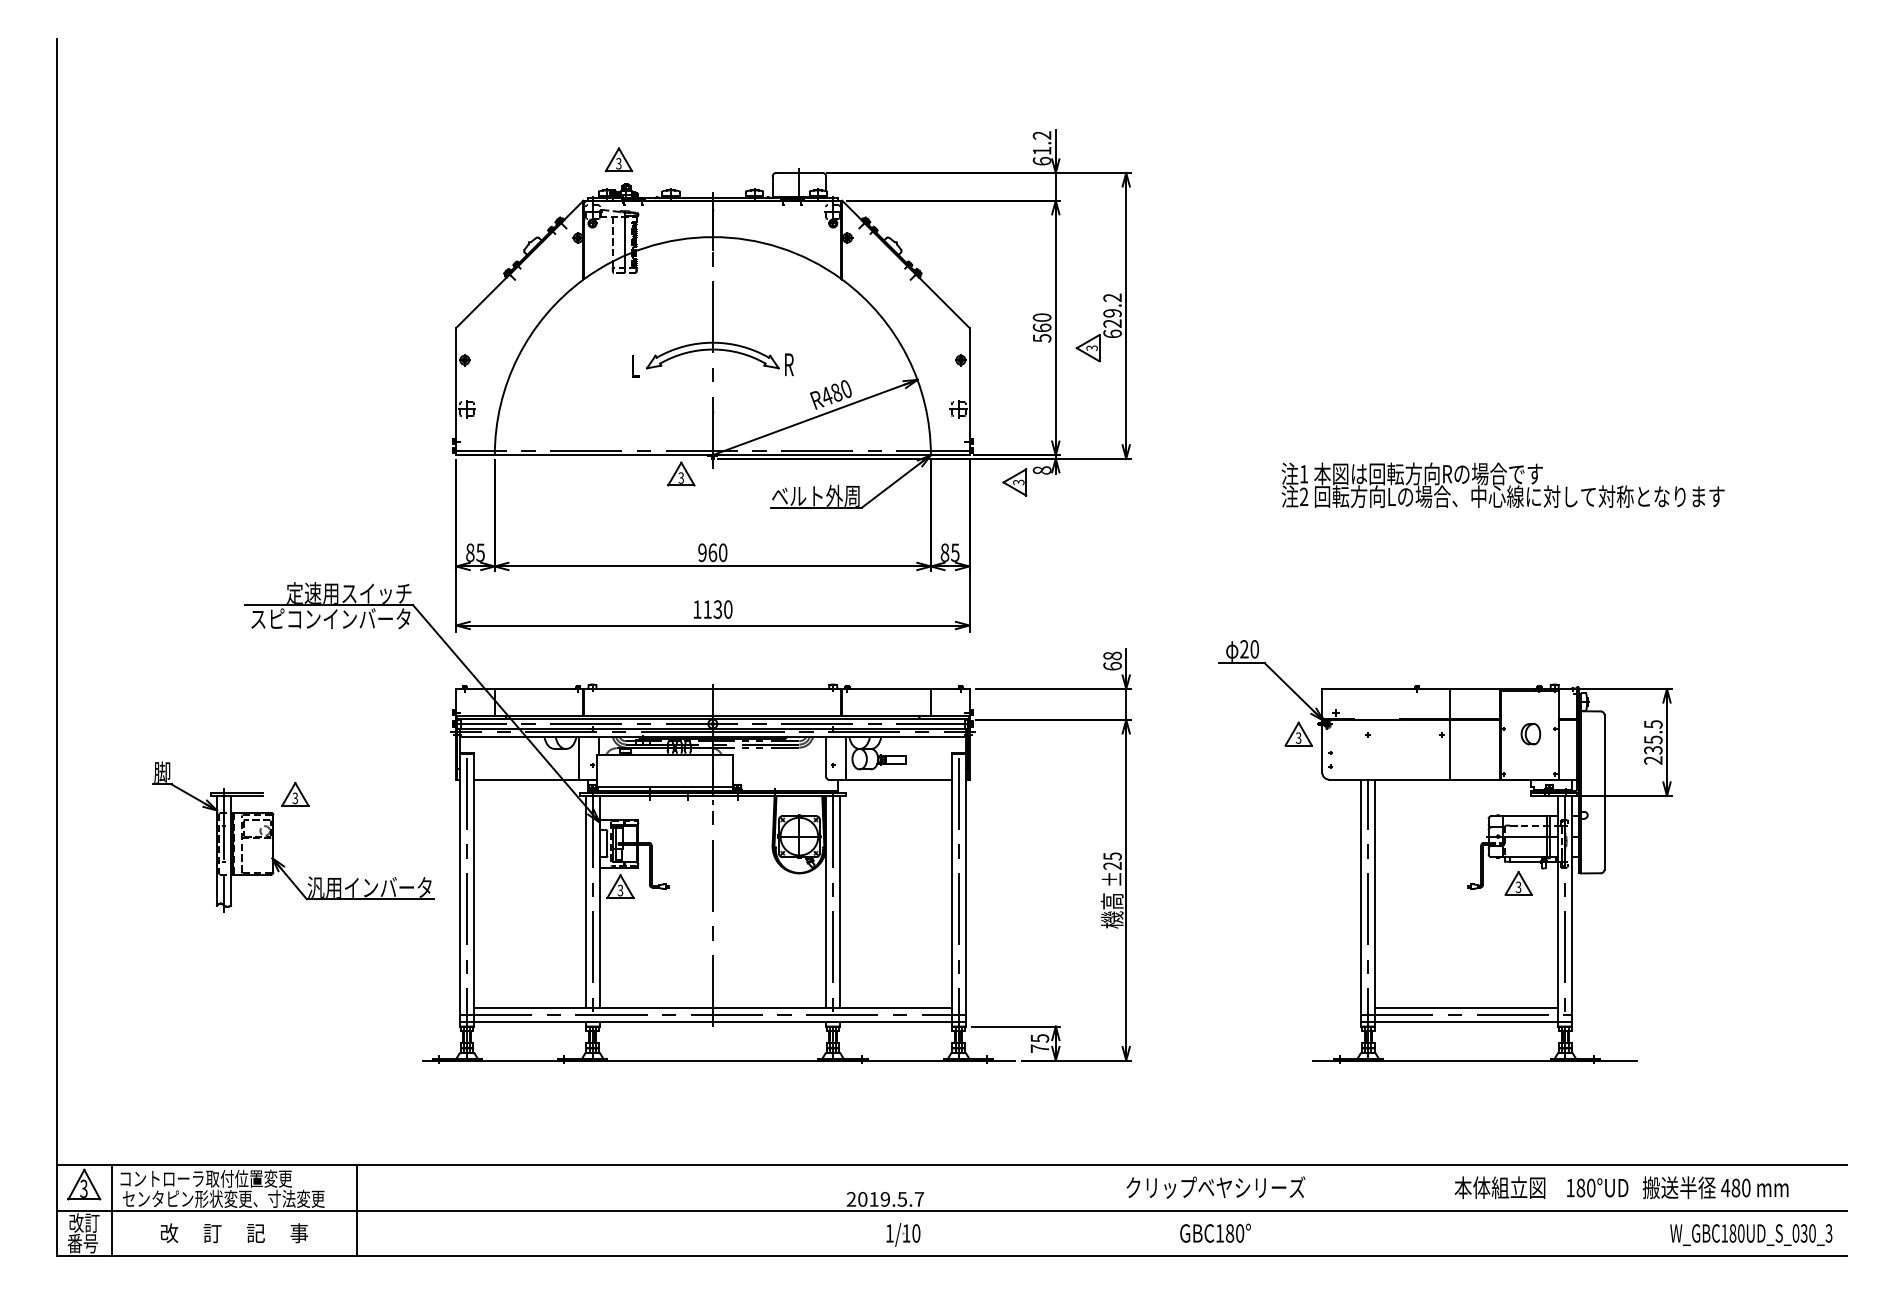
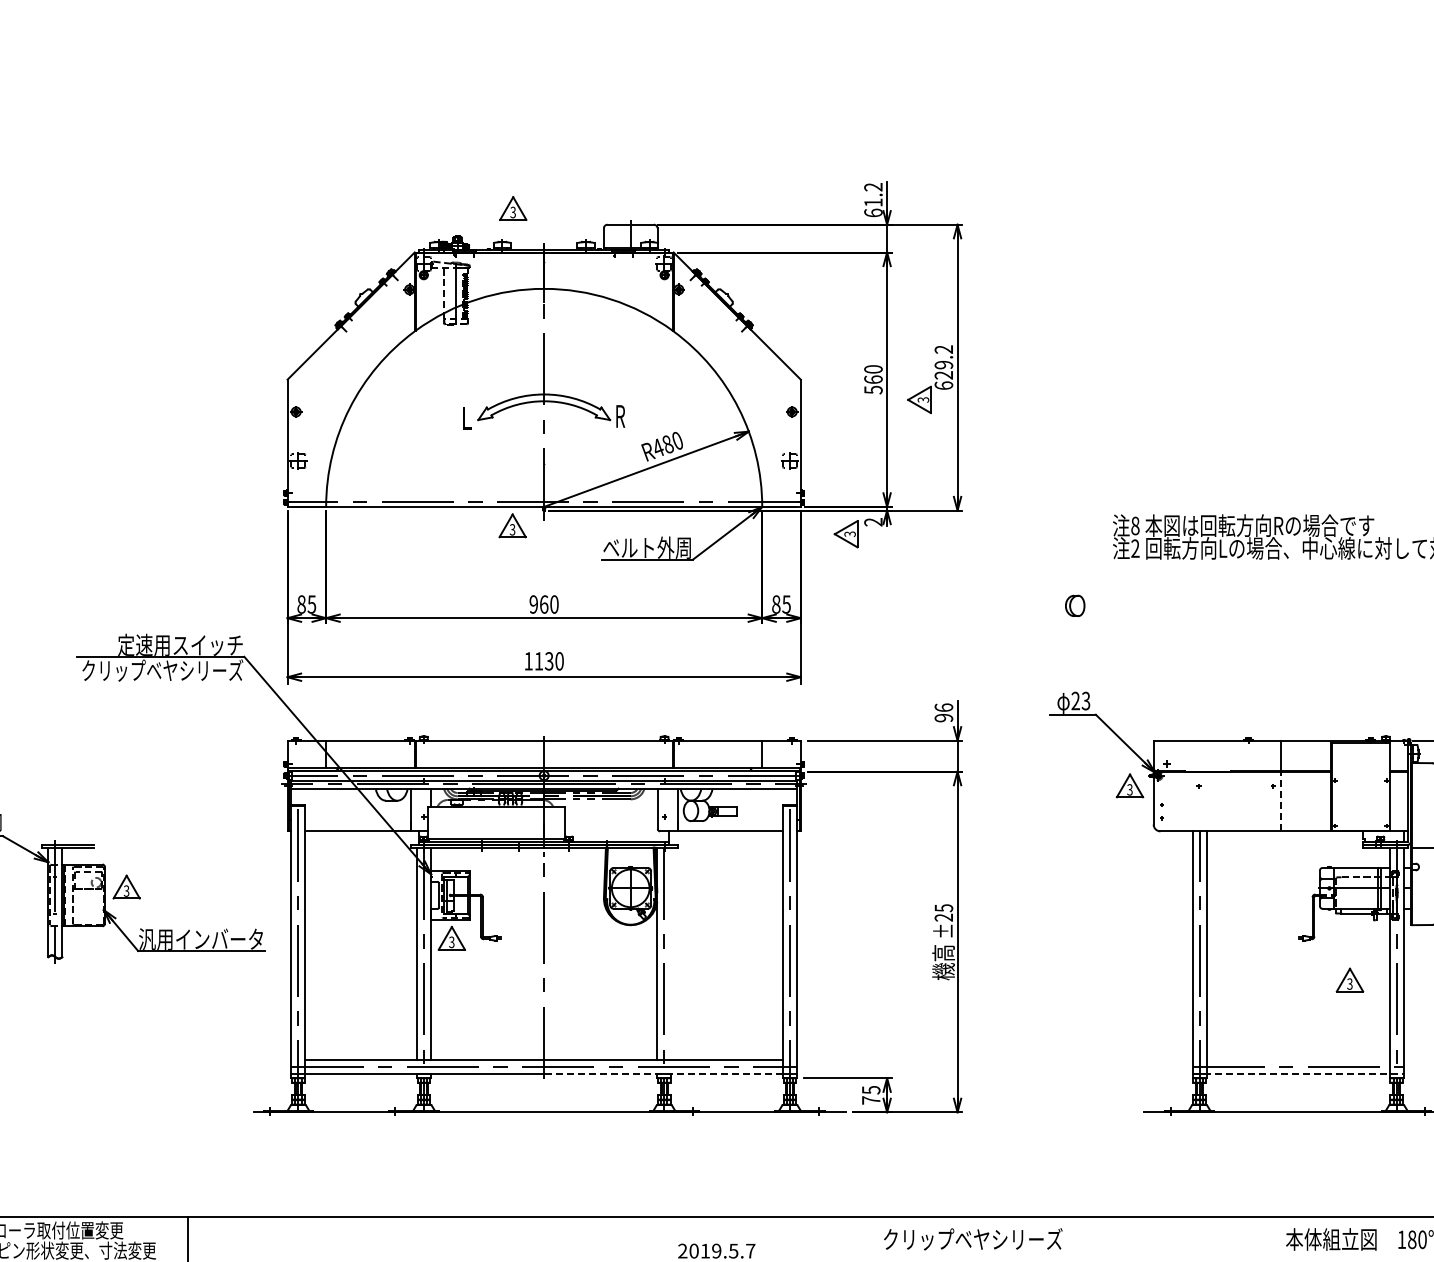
part: (618, 159) -> (512, 208), moved
text: (1041, 470) -> (872, 522), 8 -> 2
text: (1304, 474) -> (1135, 526), 1 -> 8
text: (331, 618) -> (162, 670), スピコンインバータ -> クリップベヤシリーズ
text: (1254, 649) -> (1085, 701), 20 -> 23
text: (1112, 660) -> (943, 712), 68 -> 96
part: (1530, 734) -> (1074, 606), moved
line: (1449, 749) -> (1280, 801), solid -> dashed
part: (295, 793) -> (126, 886), moved
part: (1518, 883) -> (1349, 980), moved
line: (840, 901) -> (671, 953), removed
line: (1466, 1008) -> (1297, 1060), removed
line: (831, 1022) -> (662, 1074), solid -> dashed
line: (1467, 1022) -> (1298, 1074), solid -> dashed
text: (1215, 1187) -> (972, 1239), moved

